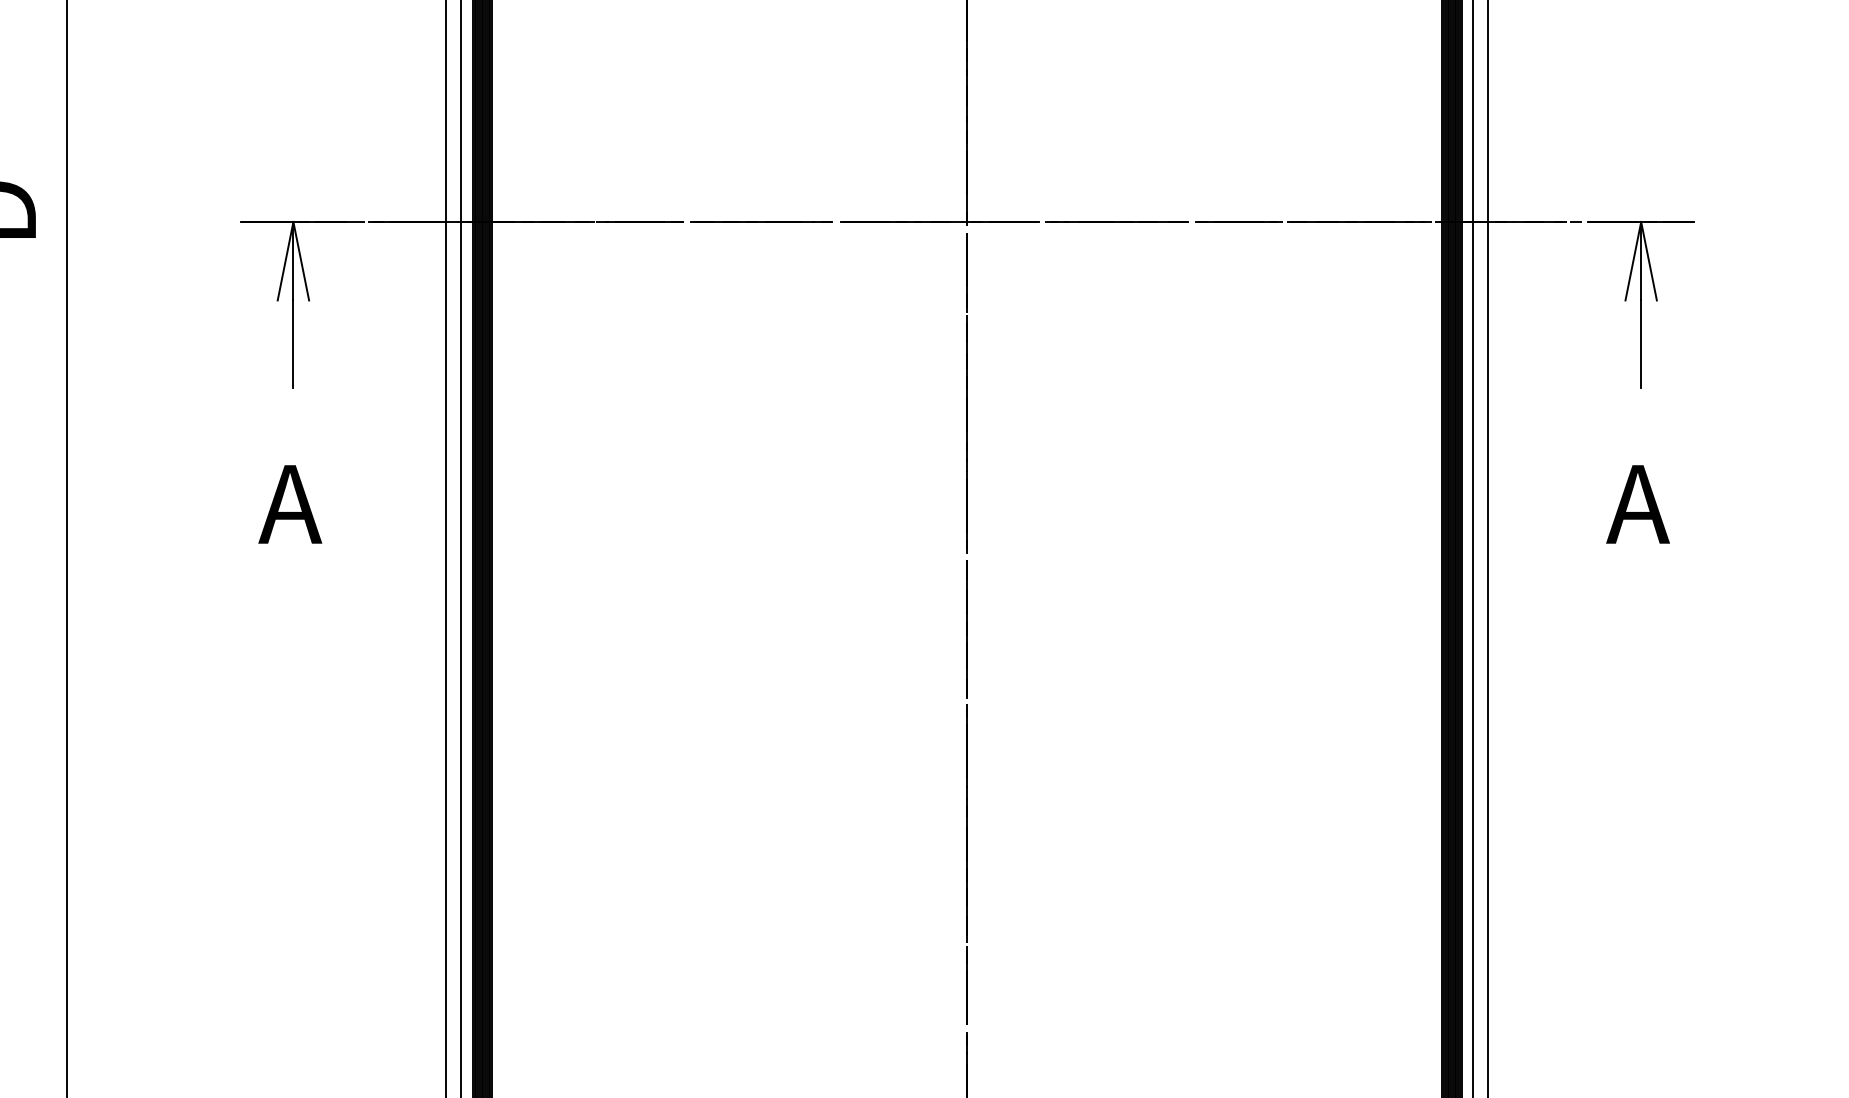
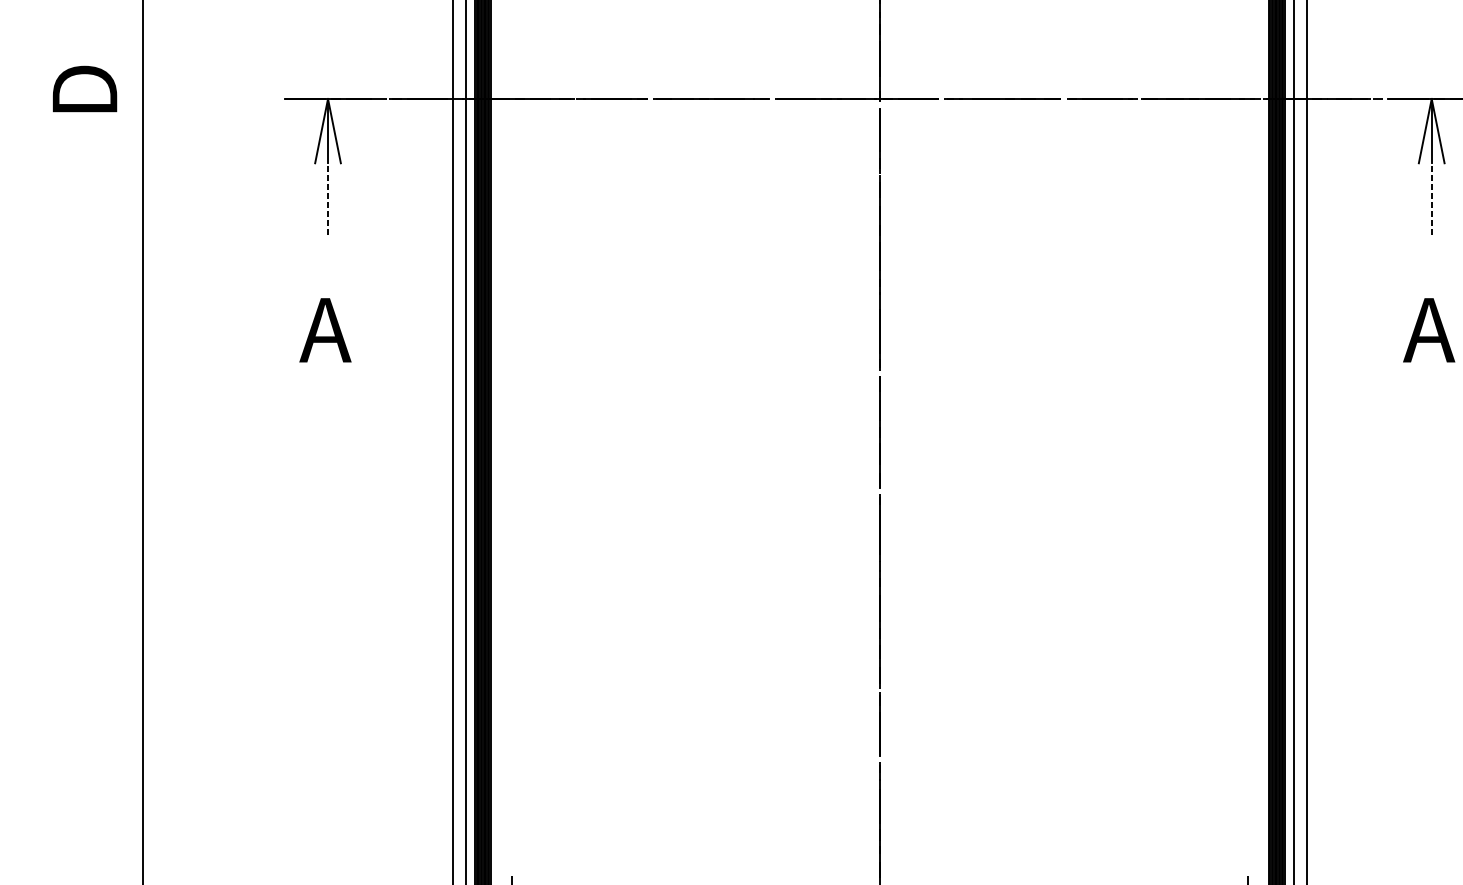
line: (293, 344) -> (328, 199), solid -> dashed
line: (1641, 344) -> (1431, 199), solid -> dashed

